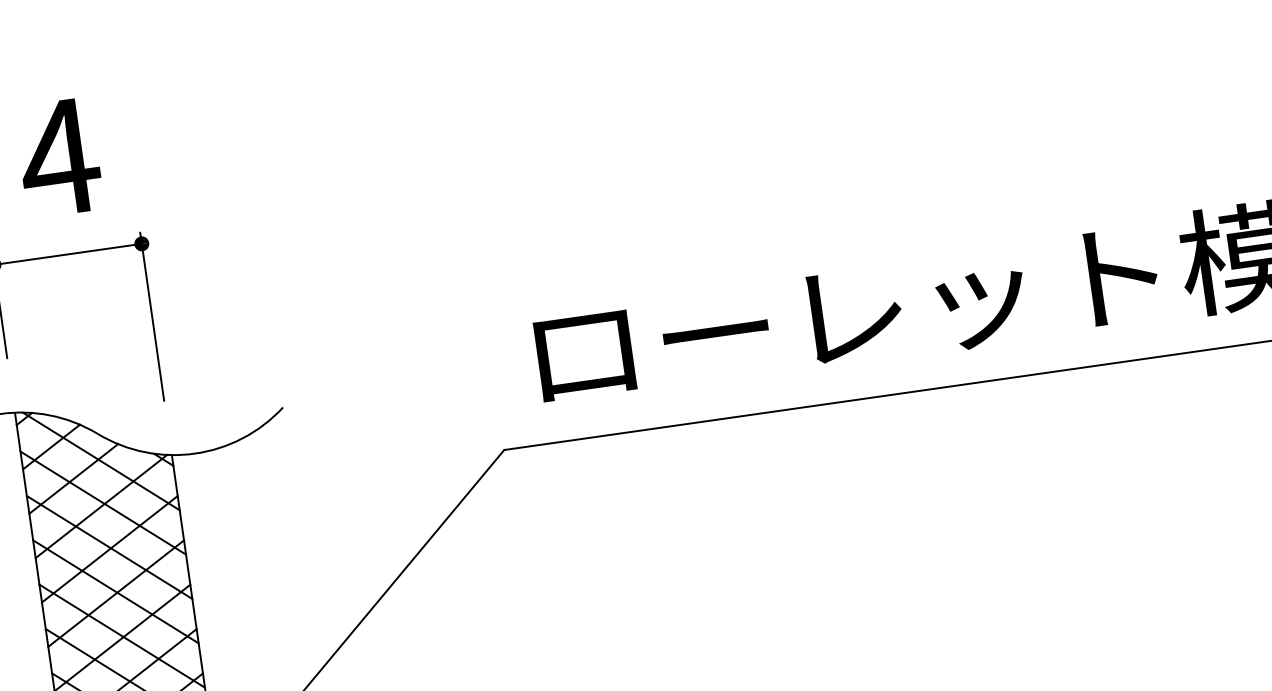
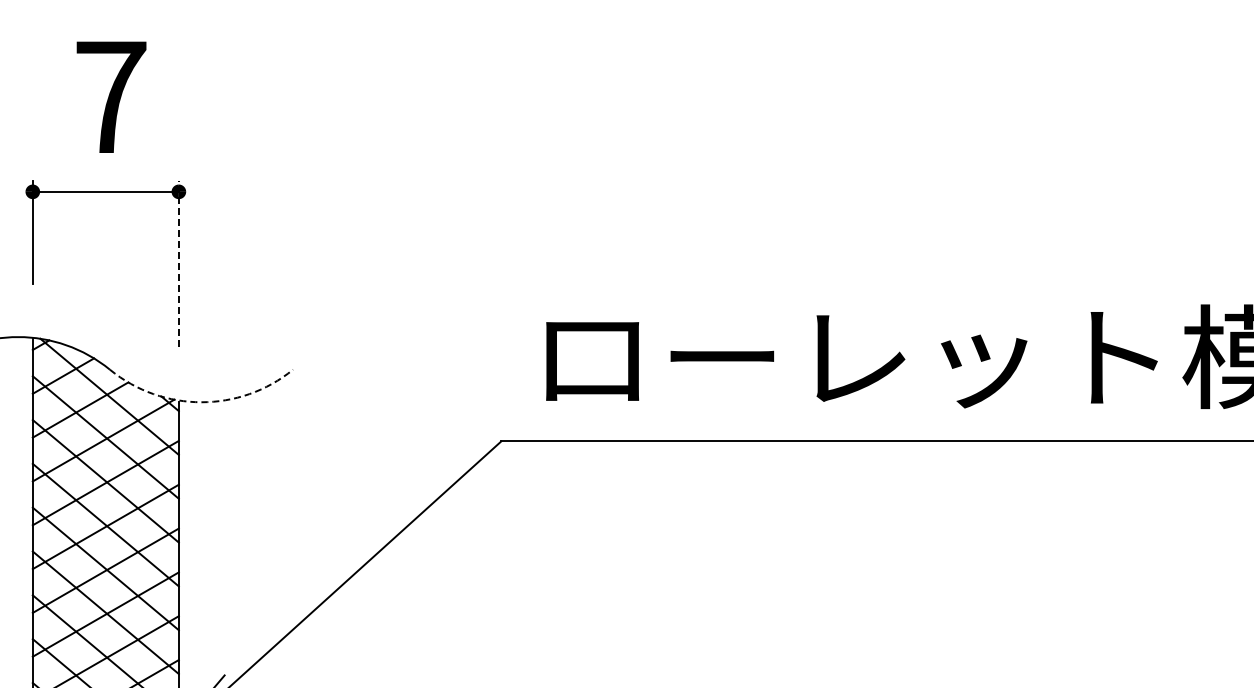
text: (58, 157) -> (110, 96), 4 -> 7
line: (151, 316) -> (178, 263), solid -> dashed
arc: (195, 453) -> (201, 402), solid -> dashed

